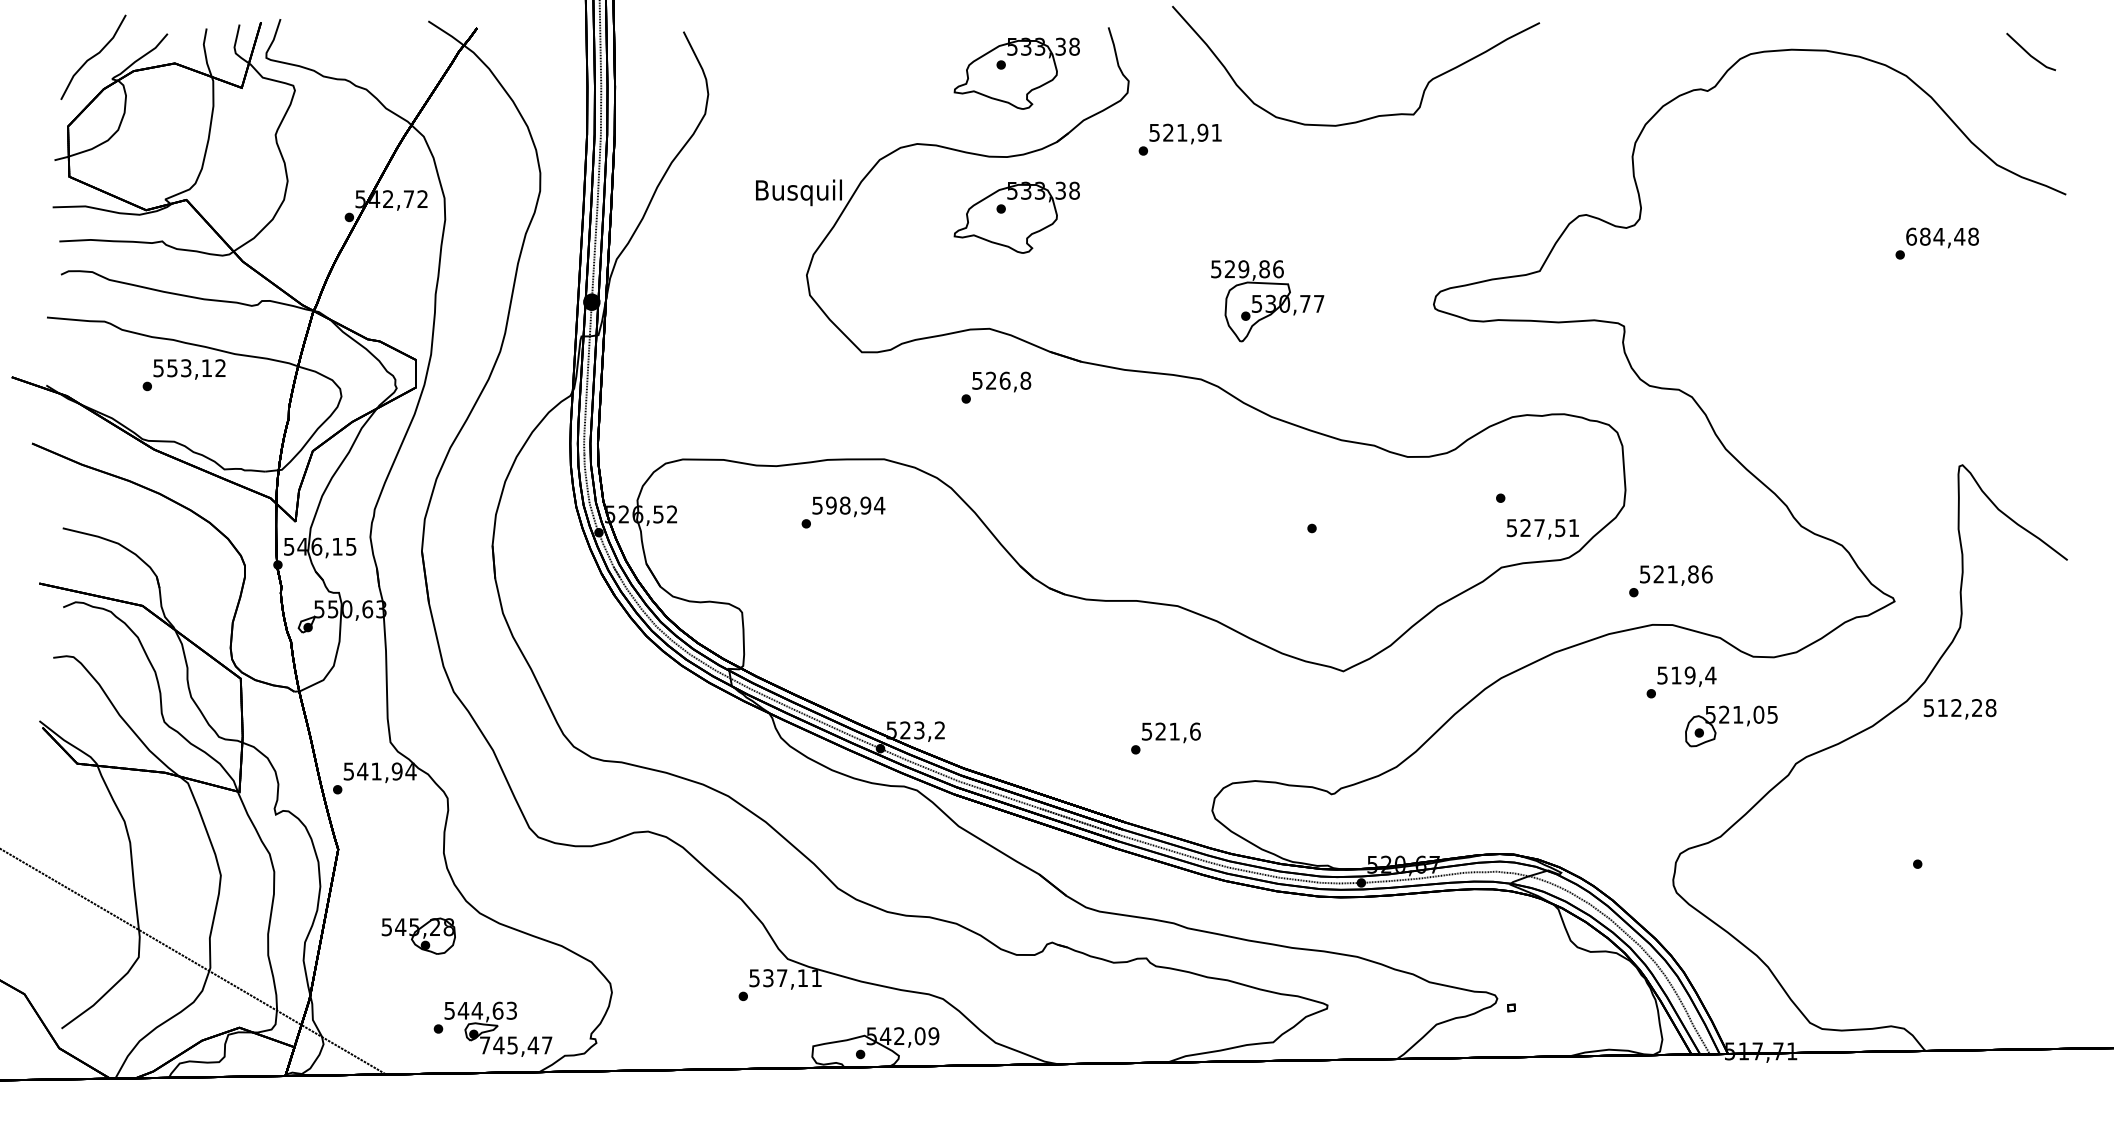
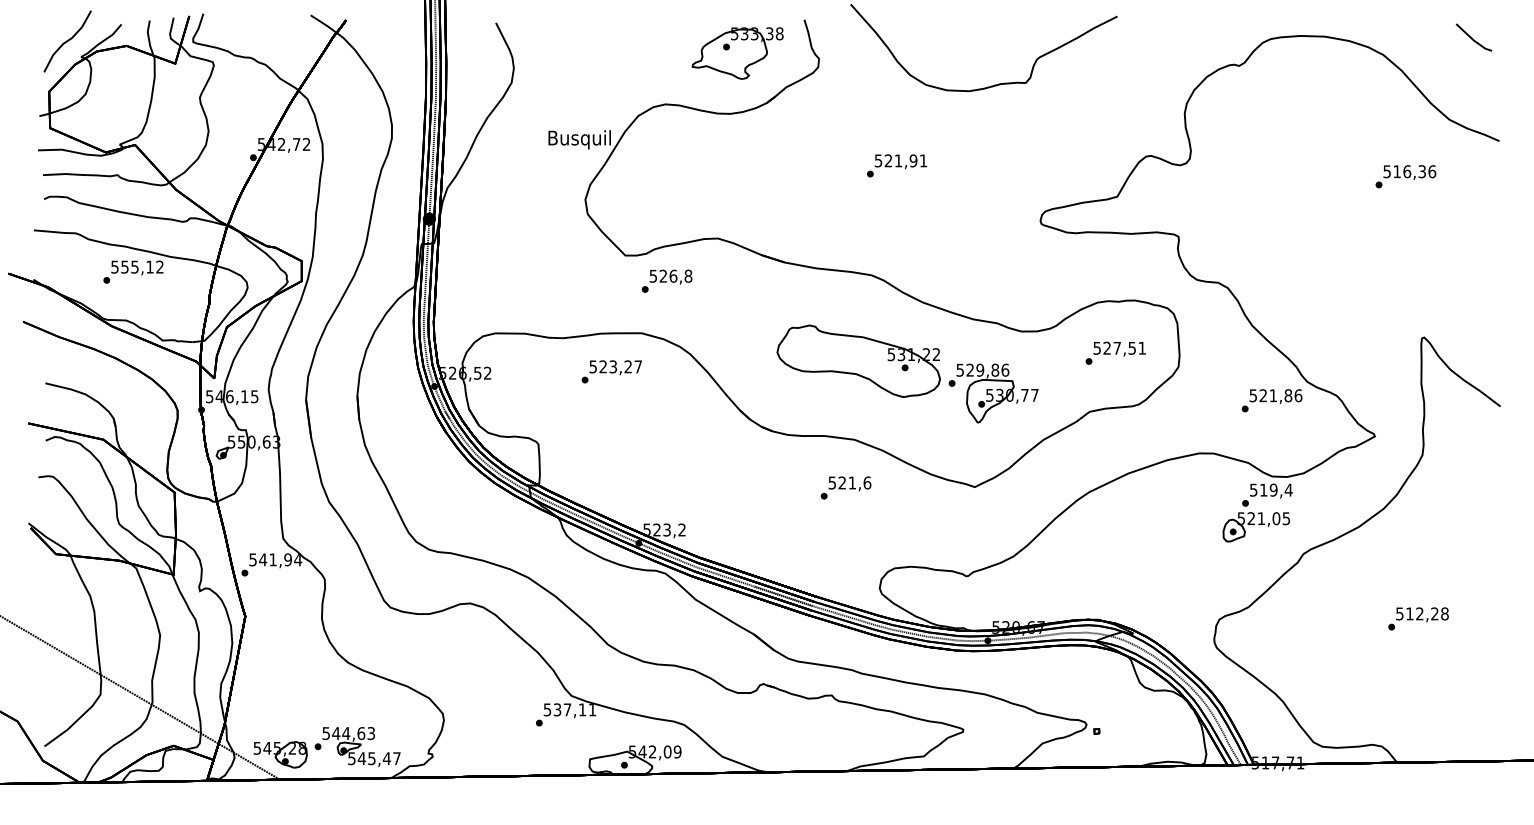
text: (1179, 139) -> (896, 165), moved
part: (1016, 217) -> (737, 157), removed
text: (1942, 236) -> (1409, 171), 684,48 -> 516,36
part: (1267, 301) -> (997, 393), moved
text: (186, 367) -> (135, 266), 553,12 -> 555,12
text: (996, 387) -> (667, 281), moved
part: (1183, 497) -> (858, 360), added
text: (855, 505) -> (620, 366), 598,94 -> 523,27
text: (1542, 529) -> (1119, 349), moved
text: (1670, 581) -> (1271, 400), moved
text: (1681, 682) -> (1267, 495), moved
text: (1959, 709) -> (1422, 614), moved
text: (1165, 738) -> (845, 487), moved
part: (418, 935) -> (280, 754), moved
text: (485, 1045) -> (352, 758), 745,47 -> 545,47

